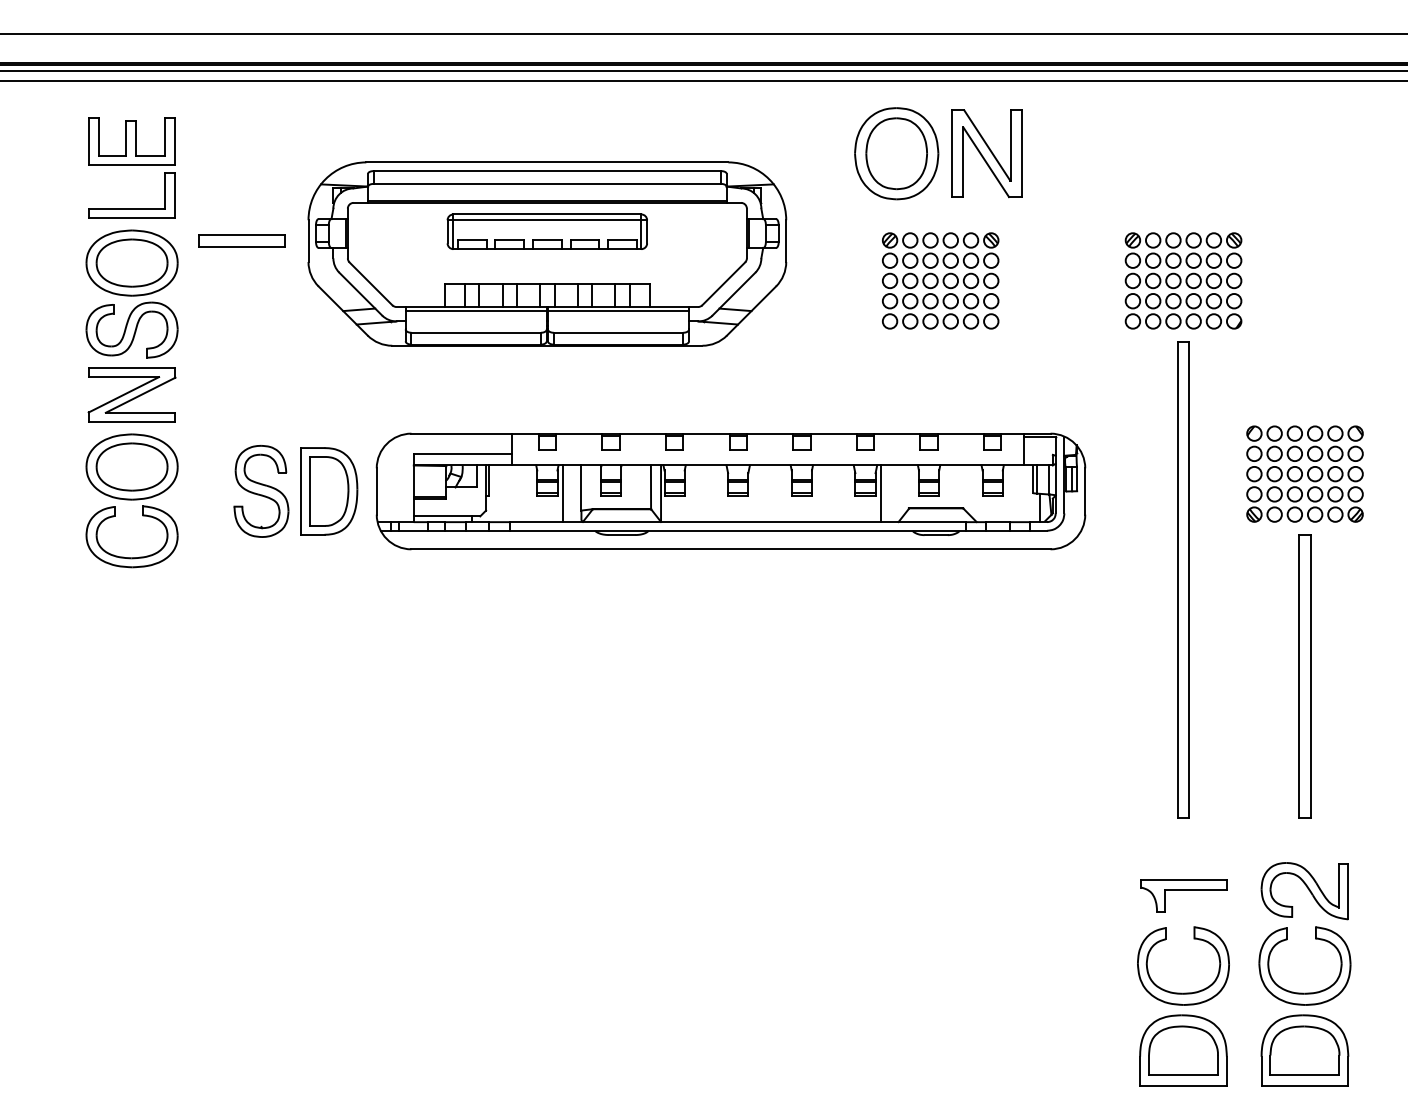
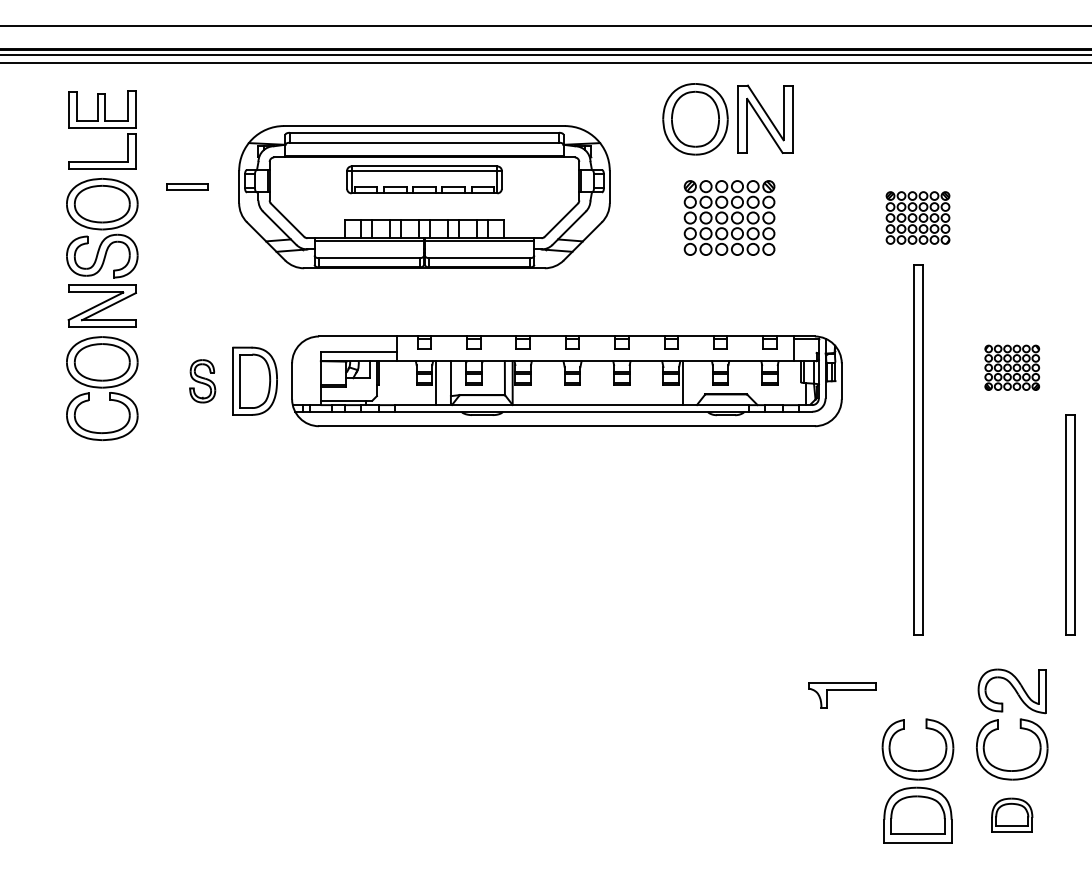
part: (241, 240) -> (187, 186), size x0.6
part: (1183, 280) -> (917, 217), size x0.7
part: (1304, 473) -> (1011, 367), size x0.6
part: (261, 491) -> (202, 381), size x0.6
part: (1304, 676) -> (1070, 524), moved
part: (1183, 895) -> (841, 694), moved
part: (1304, 1050) -> (1011, 815), size x0.6

